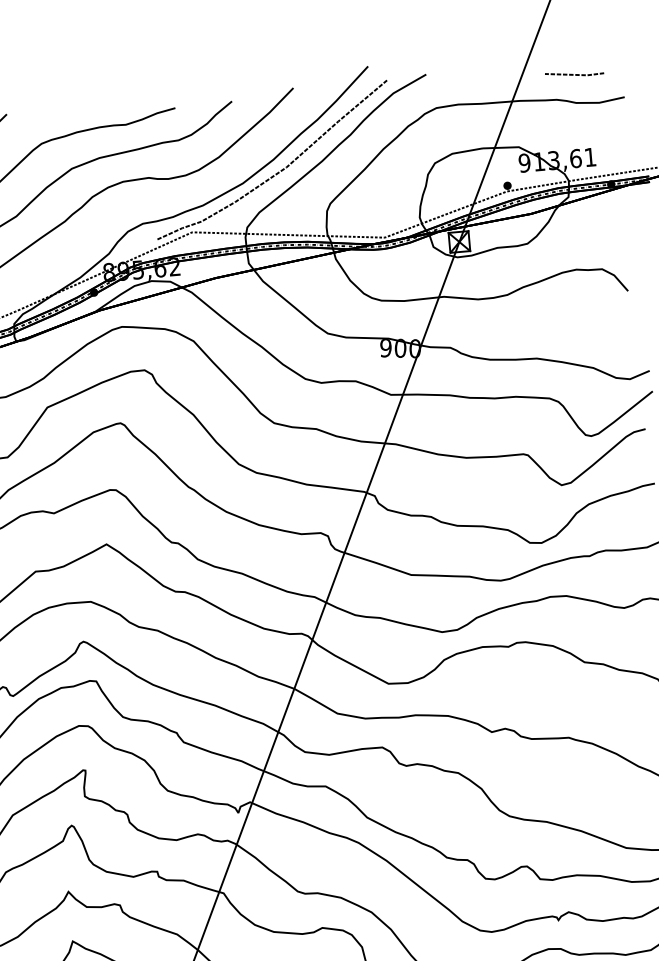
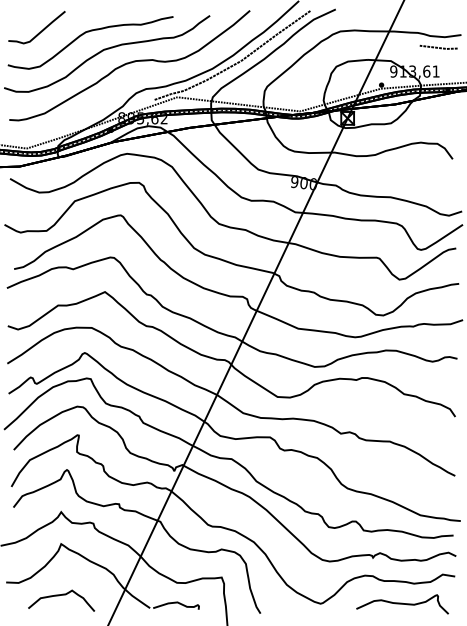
line: (572, 72) -> (437, 46), moved

